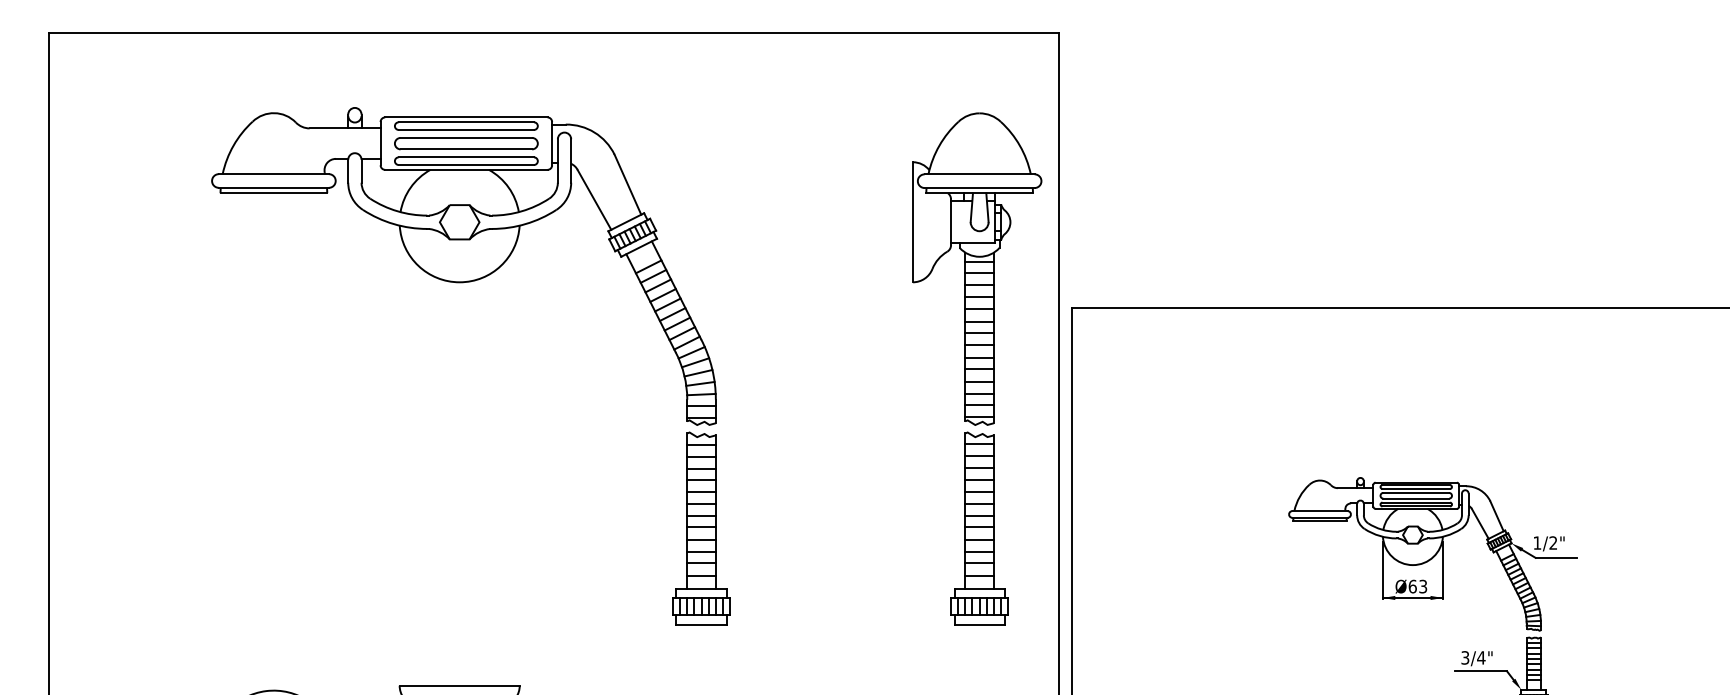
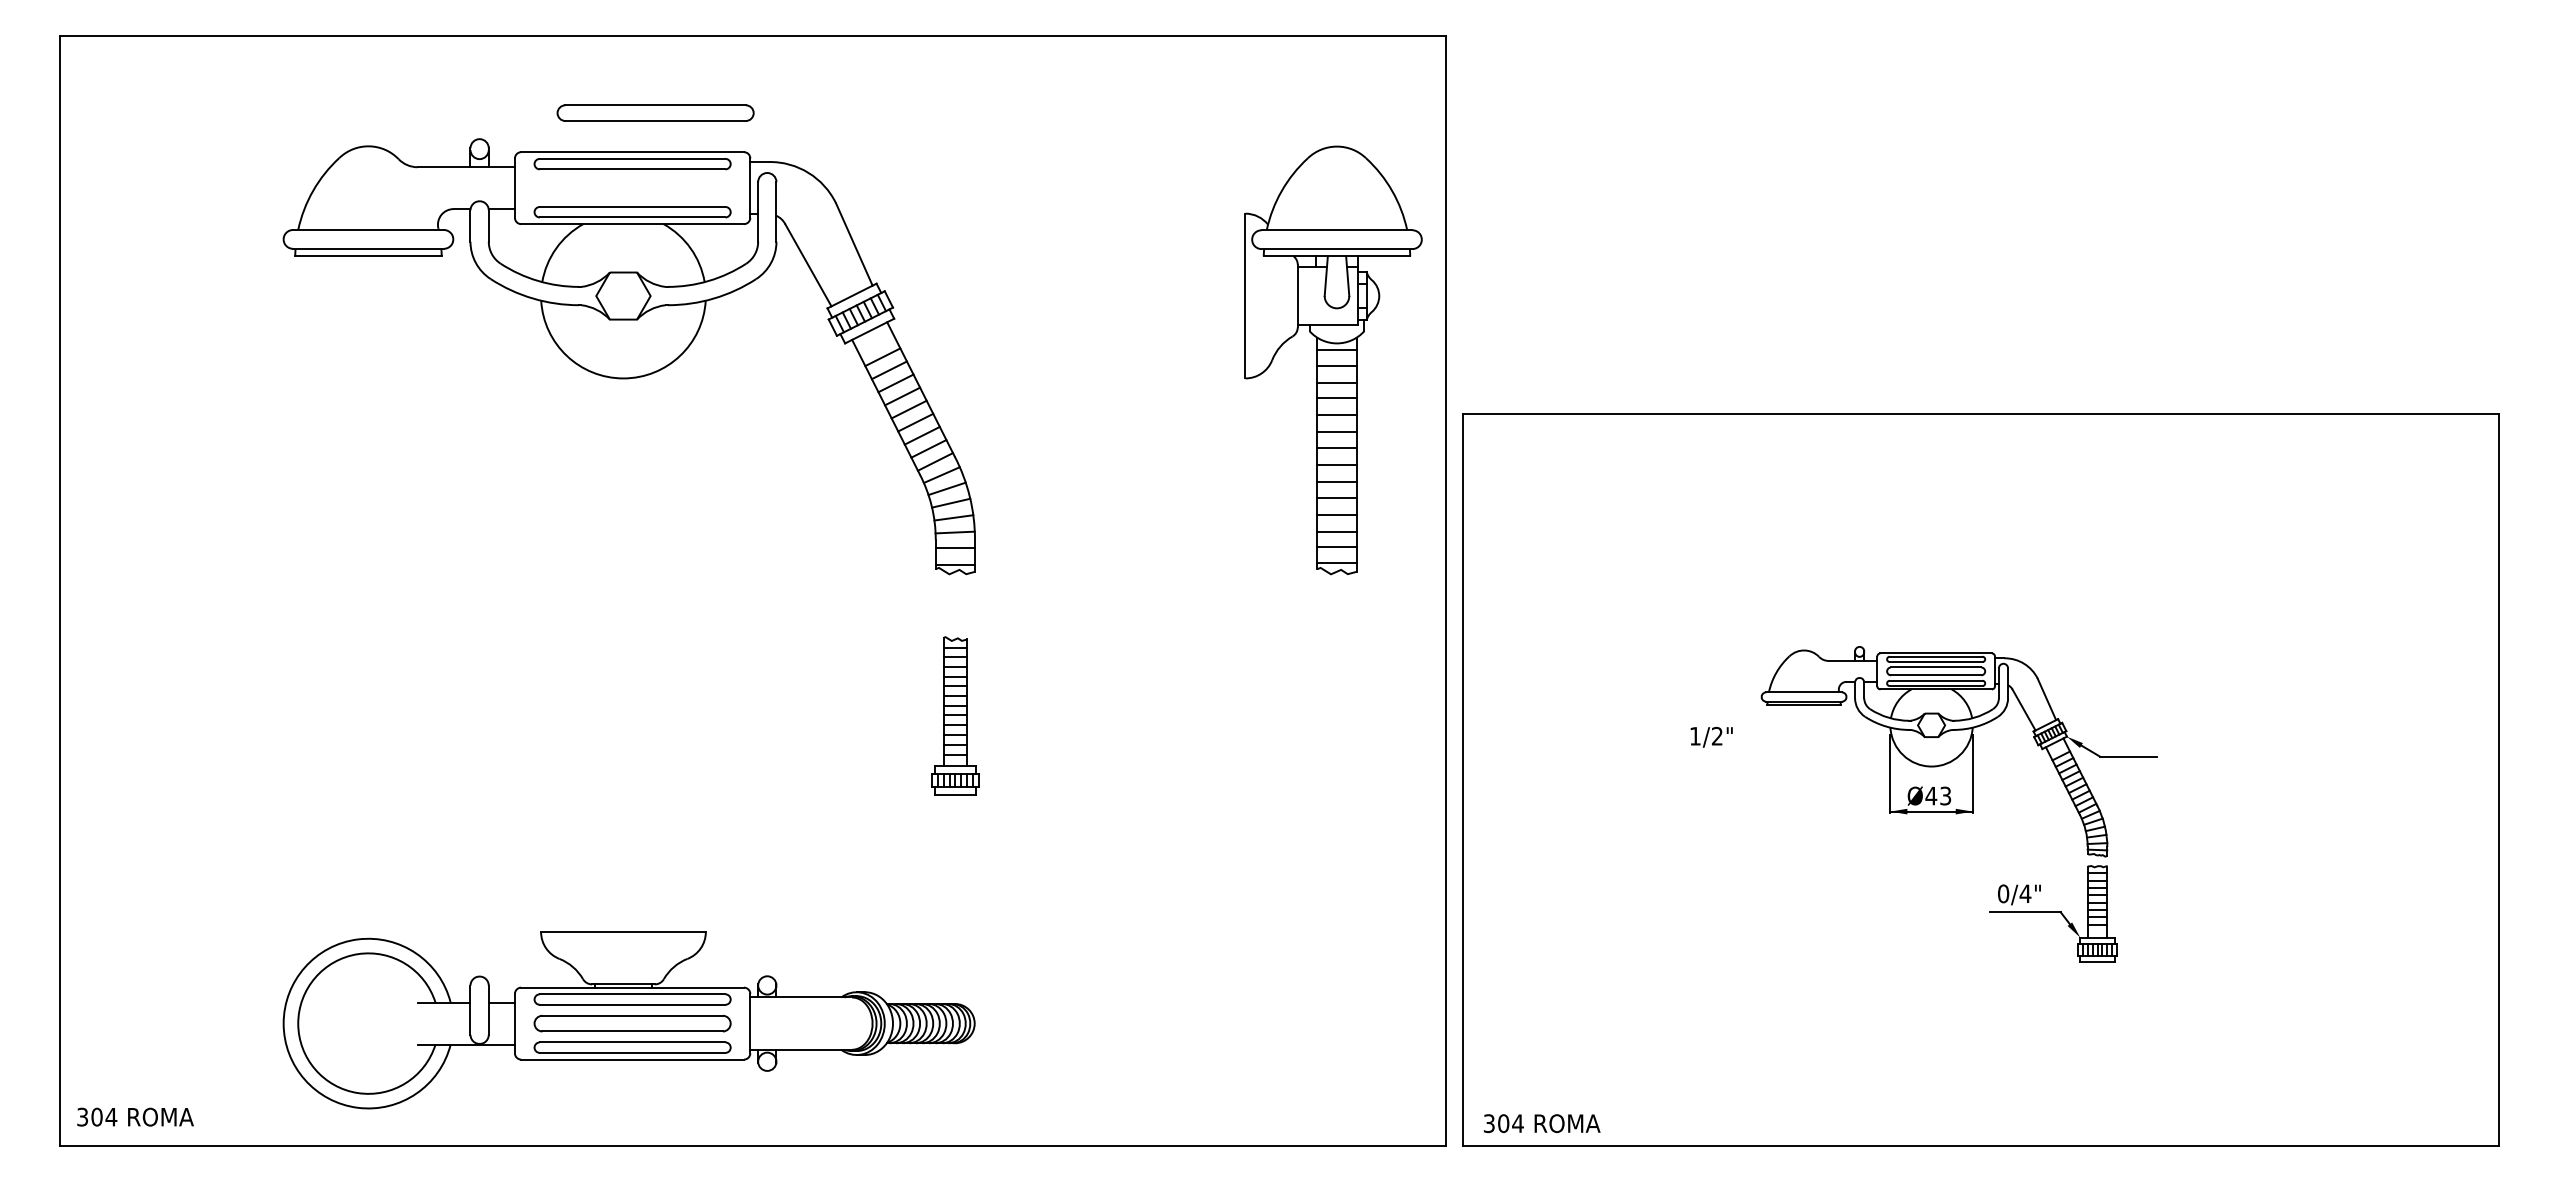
part: (466, 143) -> (655, 112), moved
part: (701, 527) -> (955, 715), size x0.6
part: (979, 527) -> (1336, 715), removed
text: (1549, 543) -> (1711, 736), moved
text: (1412, 586) -> (1931, 795), Ø63 -> Ø43
text: (1465, 657) -> (2003, 893), 3/4" -> 0/4"

